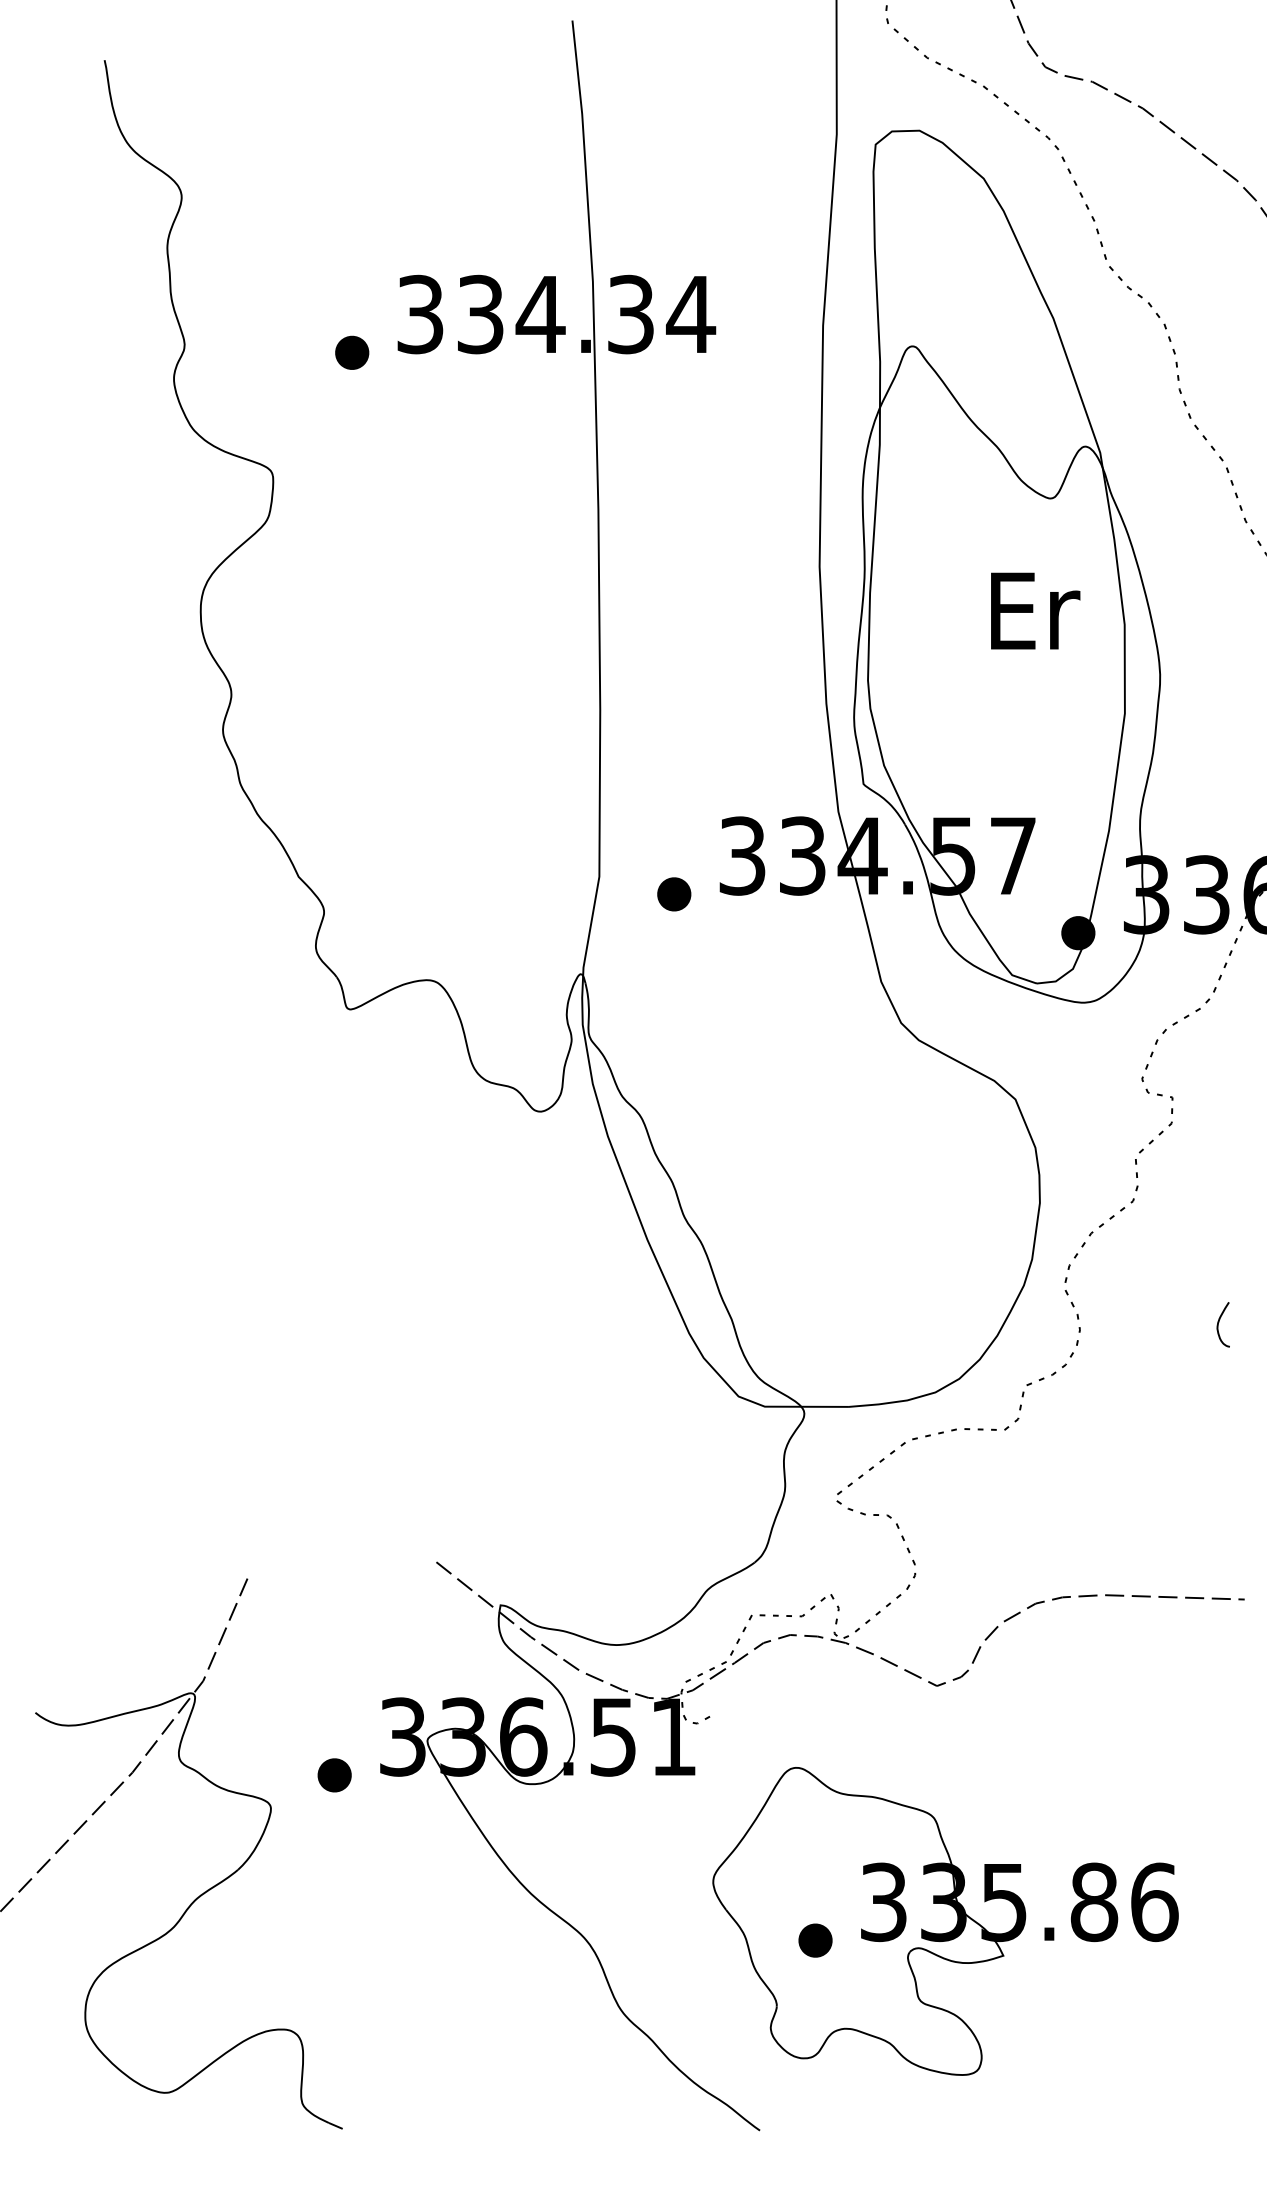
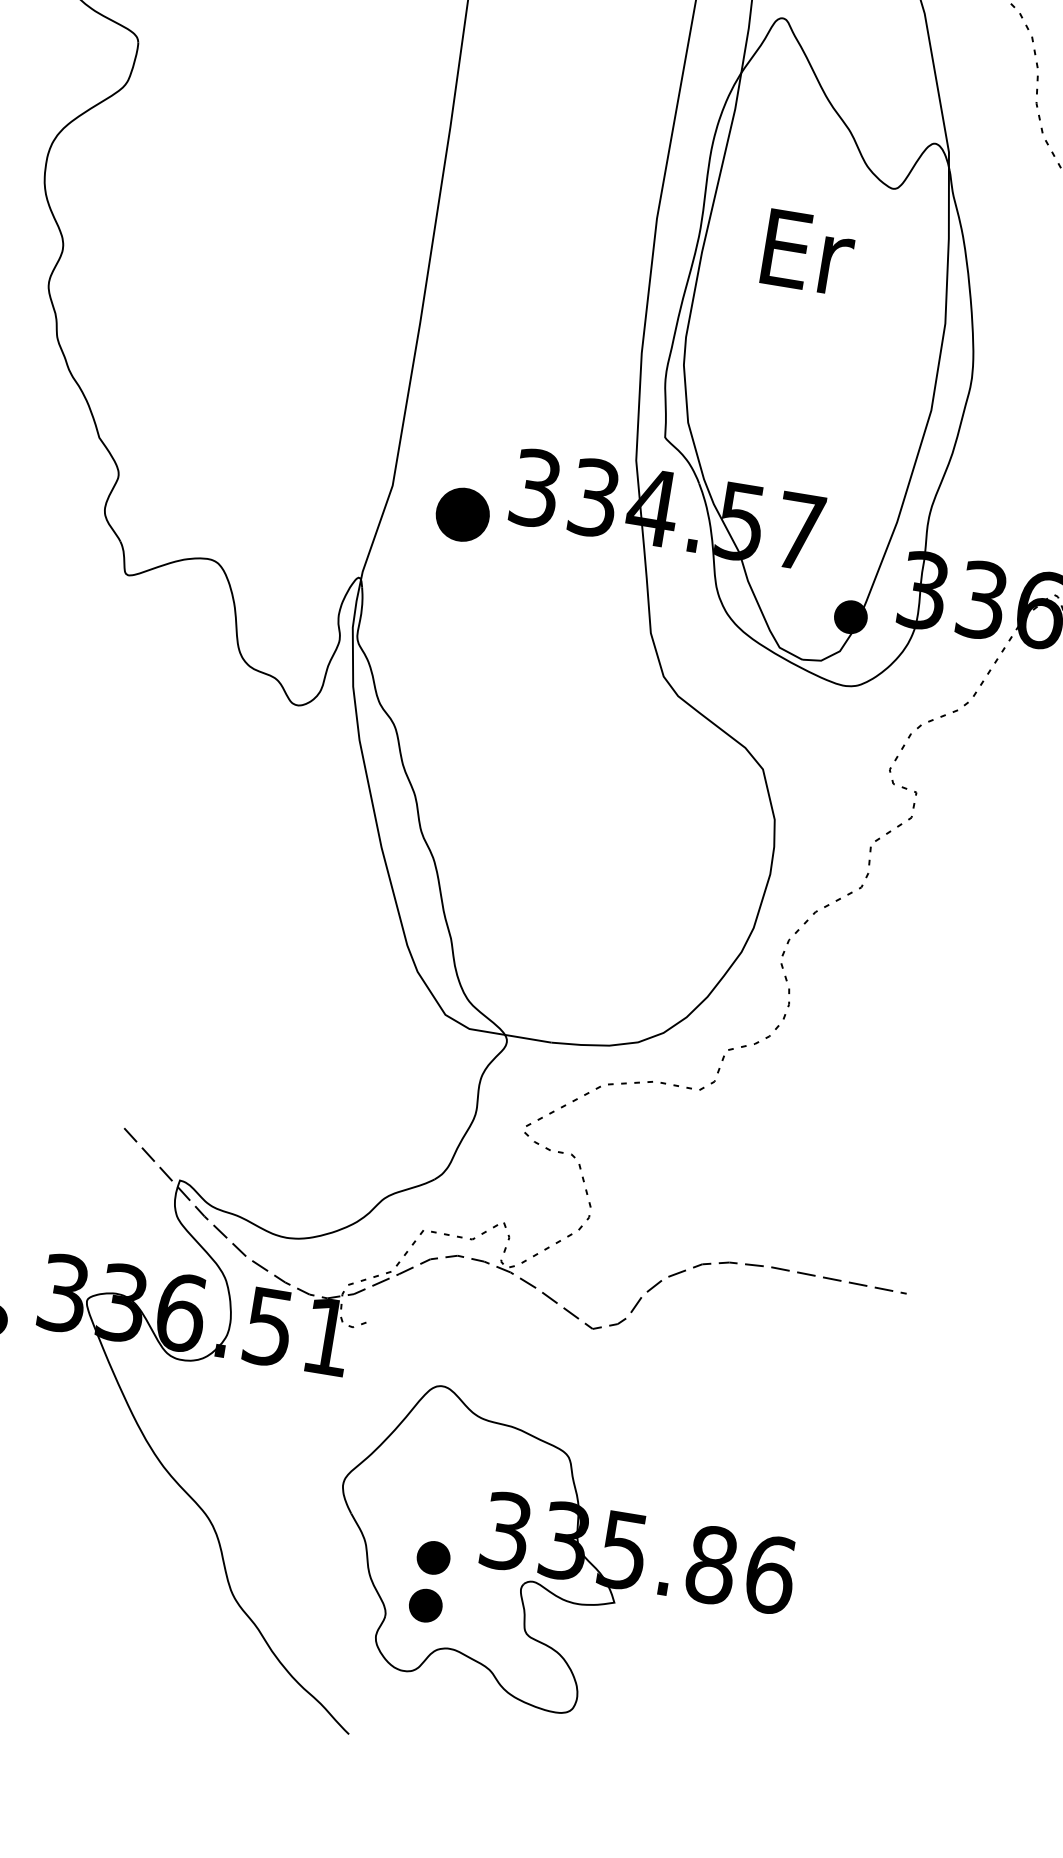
text: (1035, 610) -> (808, 252), moved
part: (674, 894) -> (463, 514), size x1.6
curve: (1219, 1322) -> (926, 1019), removed
part: (815, 1989) -> (425, 1605), added

